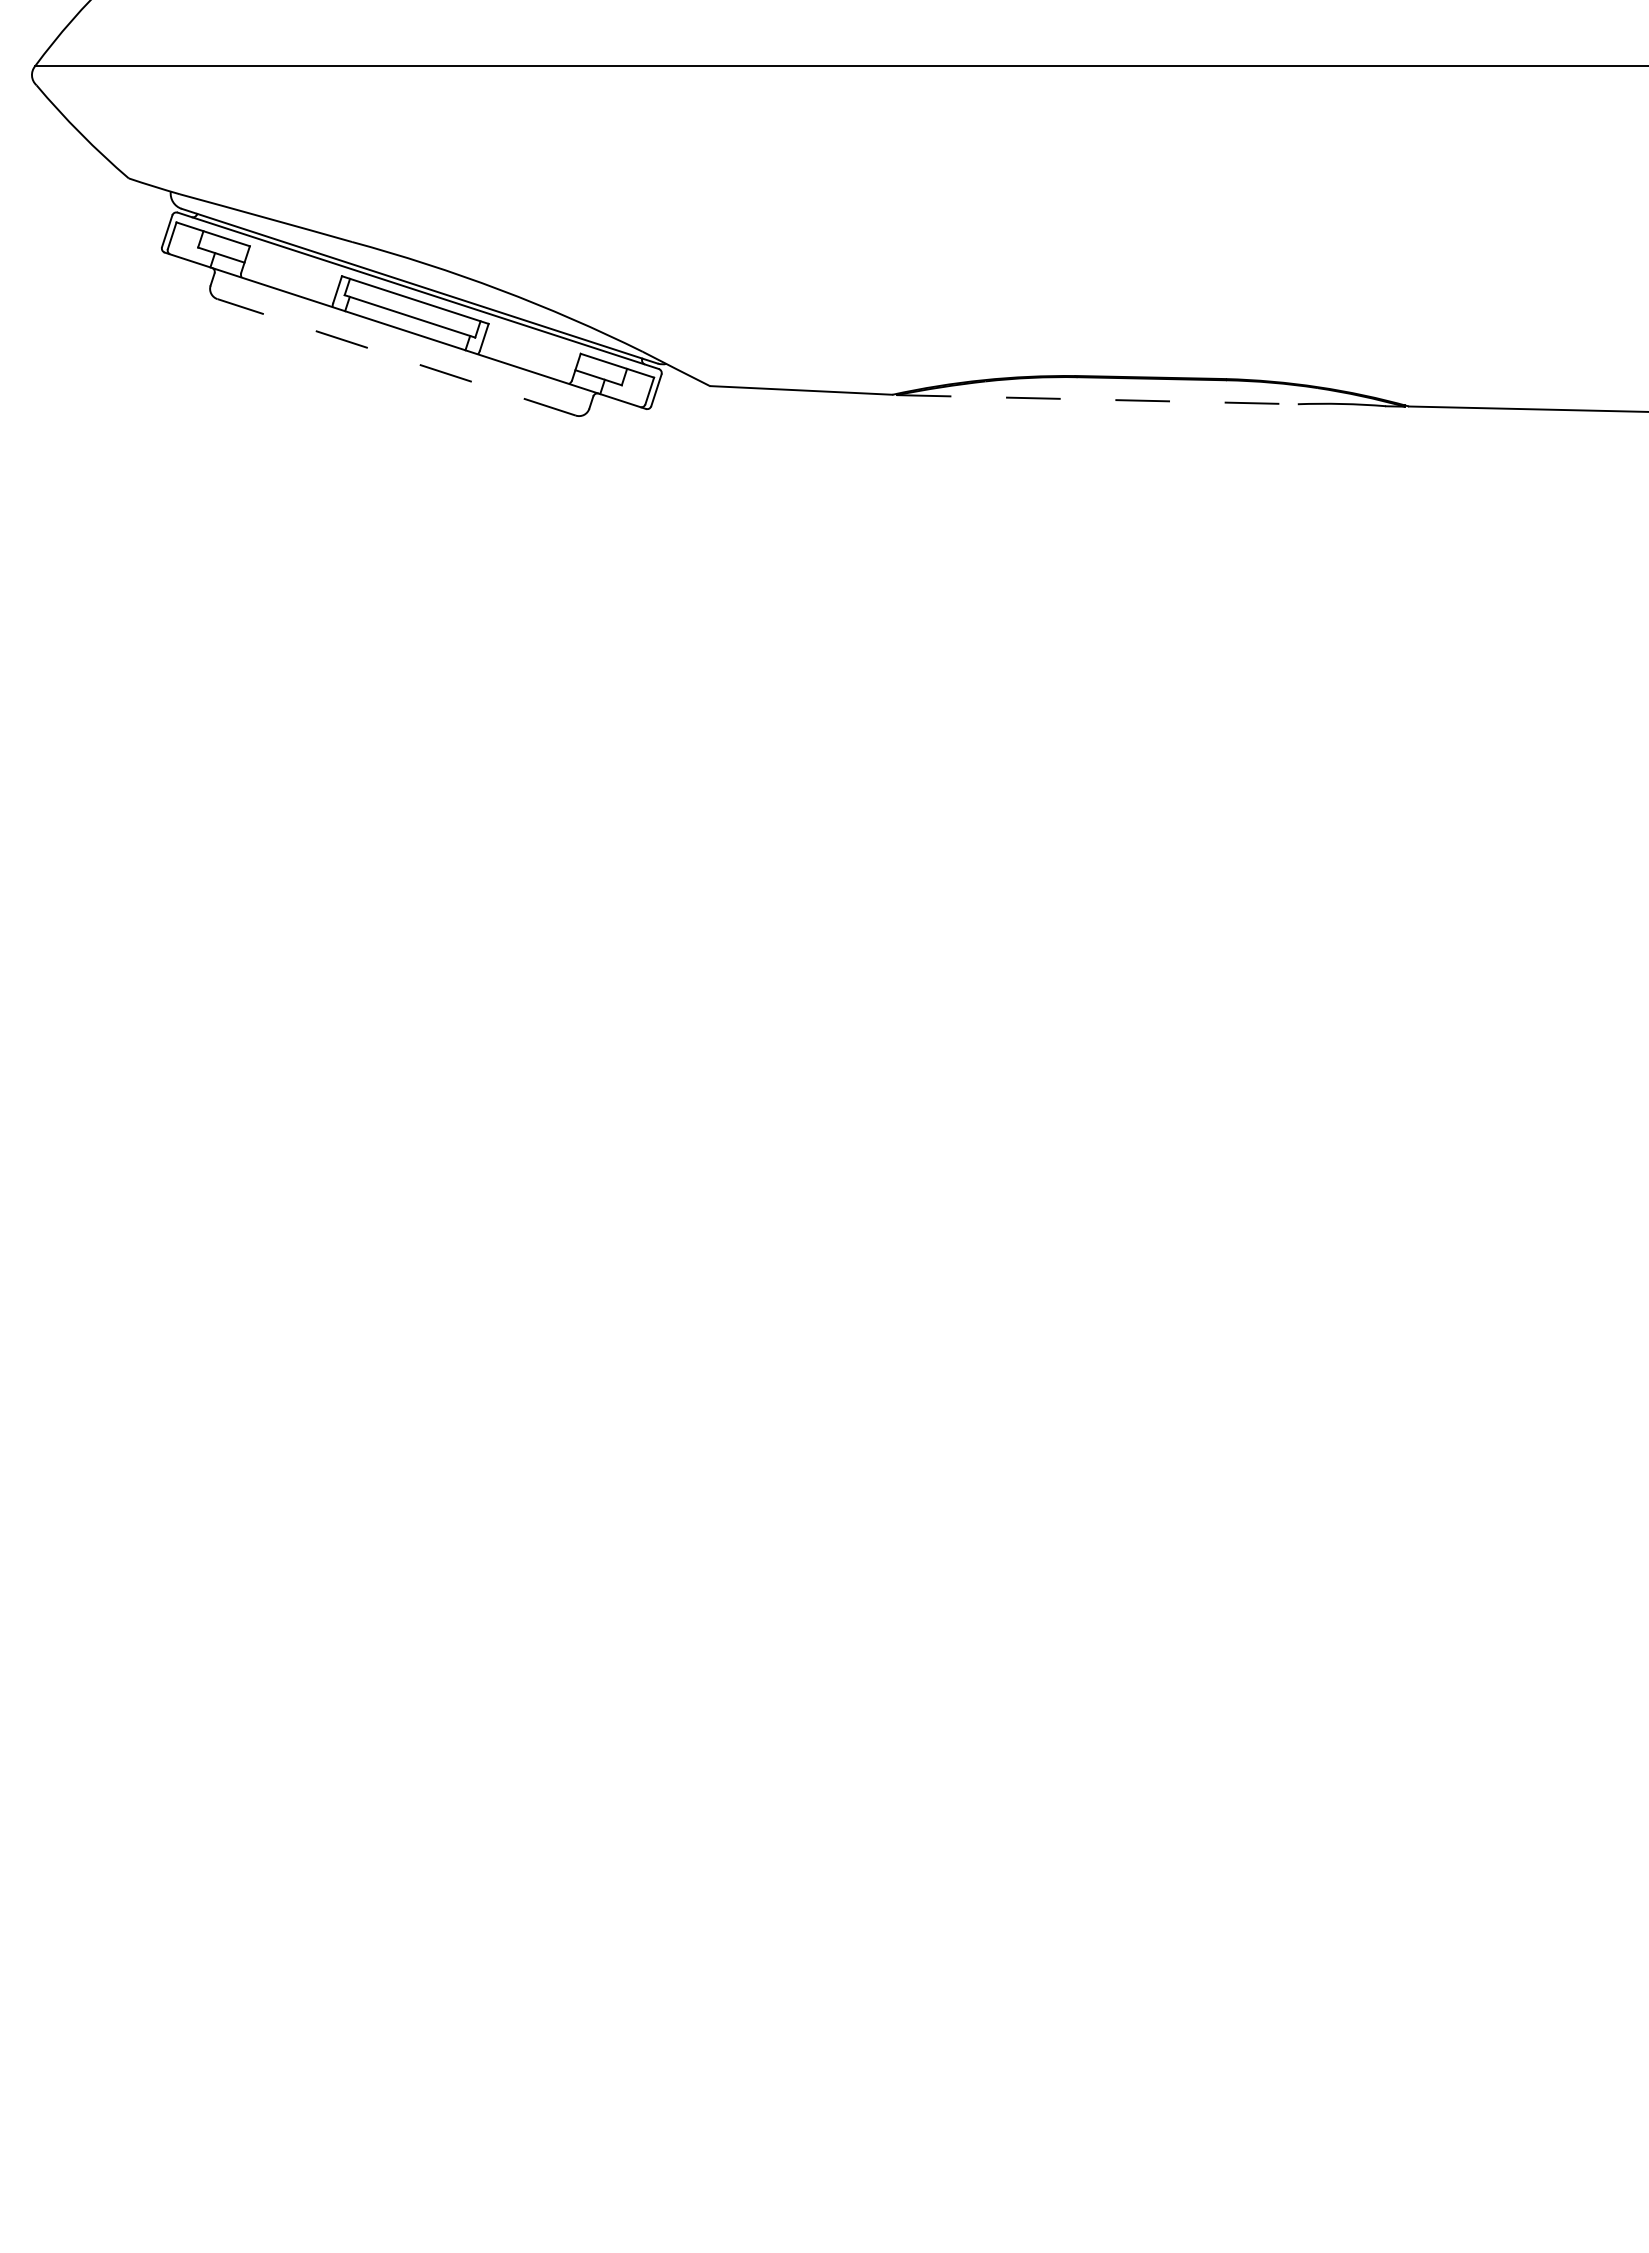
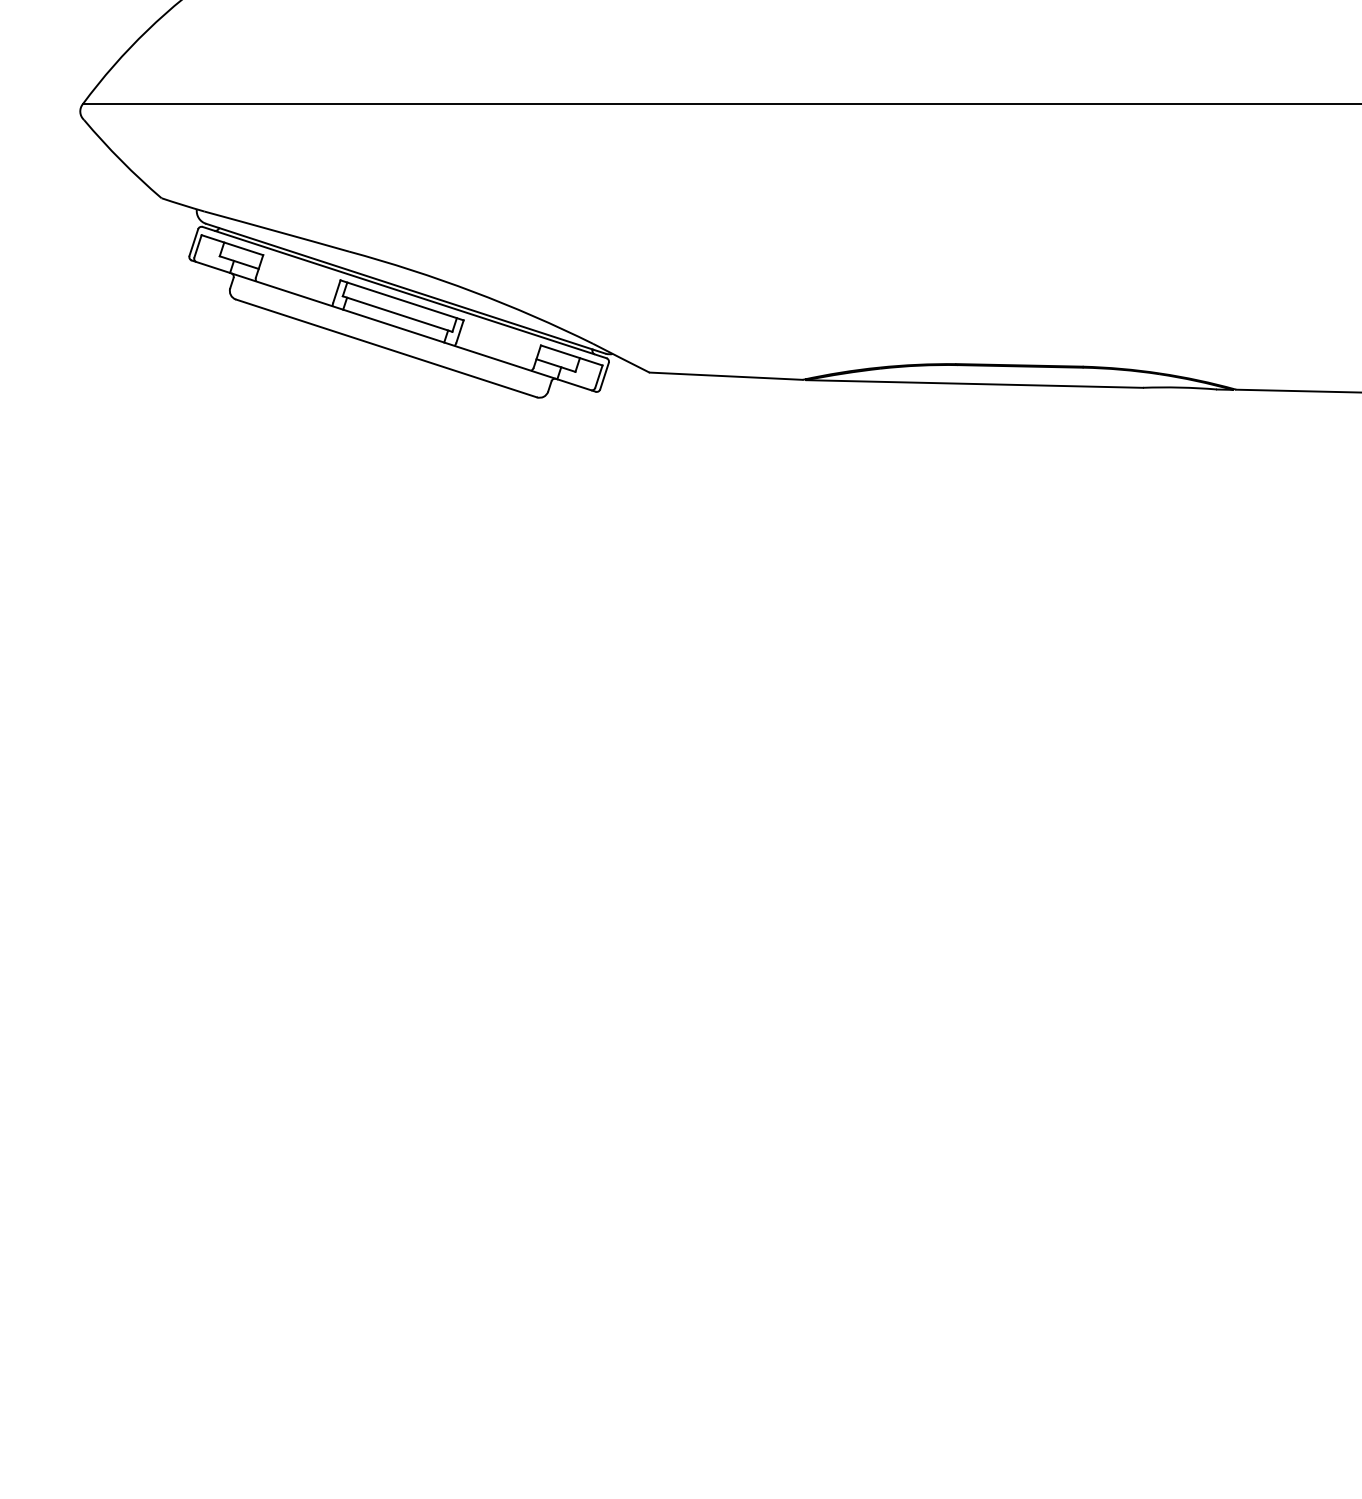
line: (396, 357) -> (386, 348), dashed -> solid
line: (1097, 399) -> (974, 383), dashed -> solid

